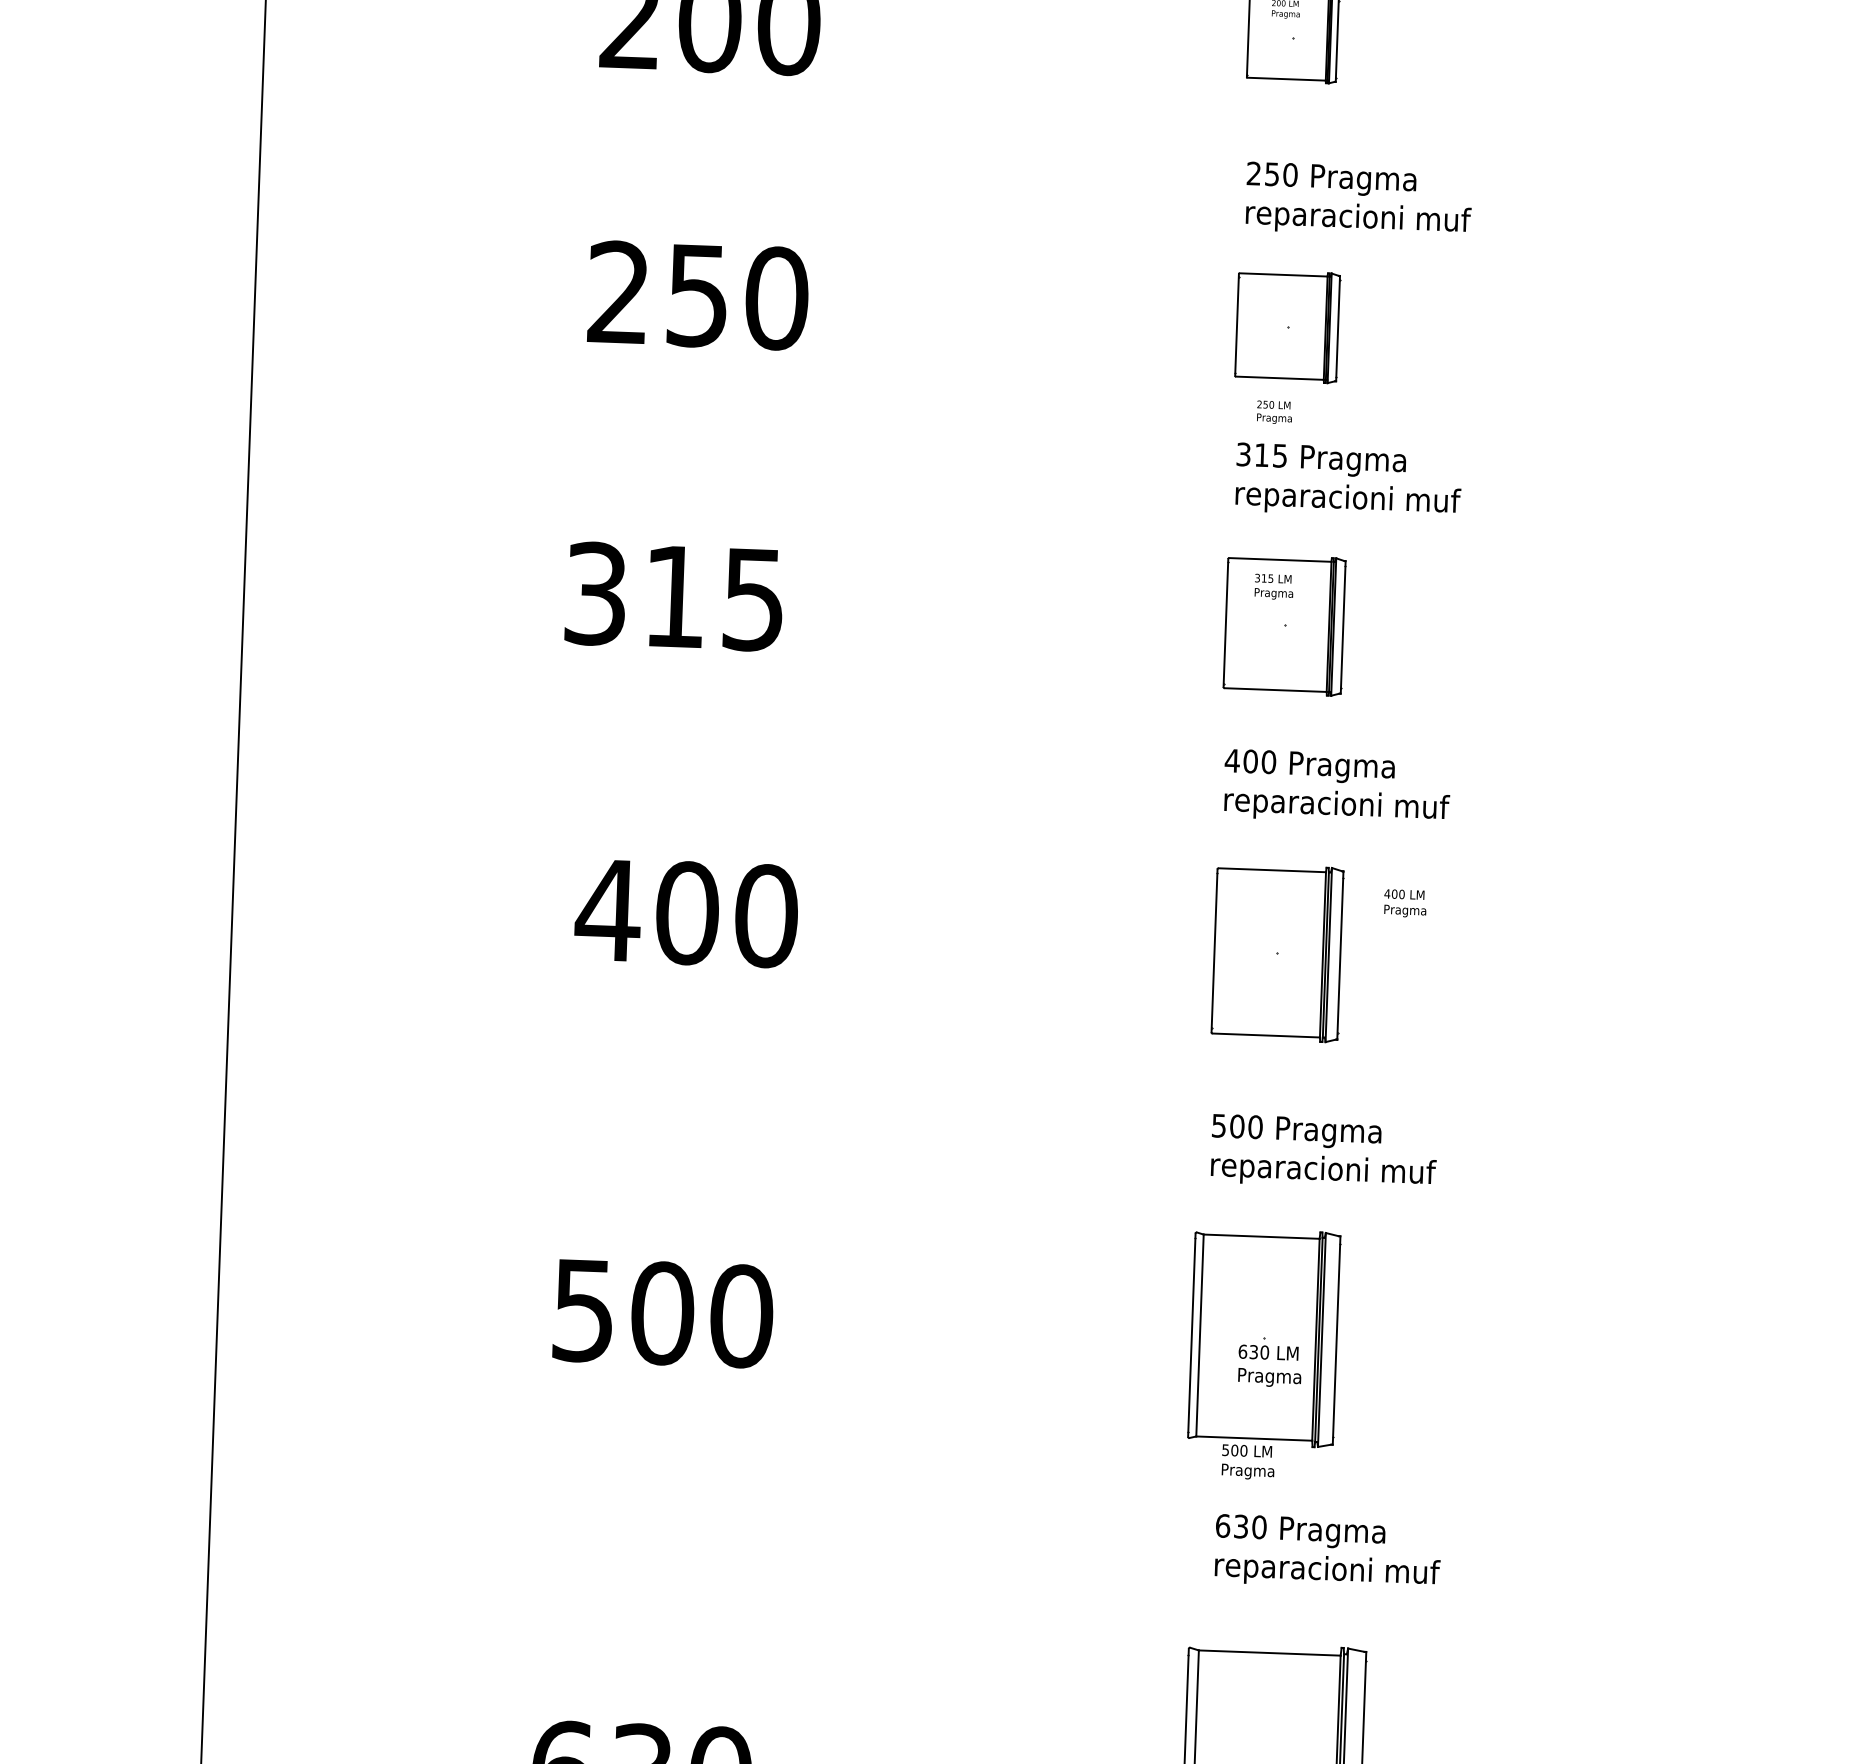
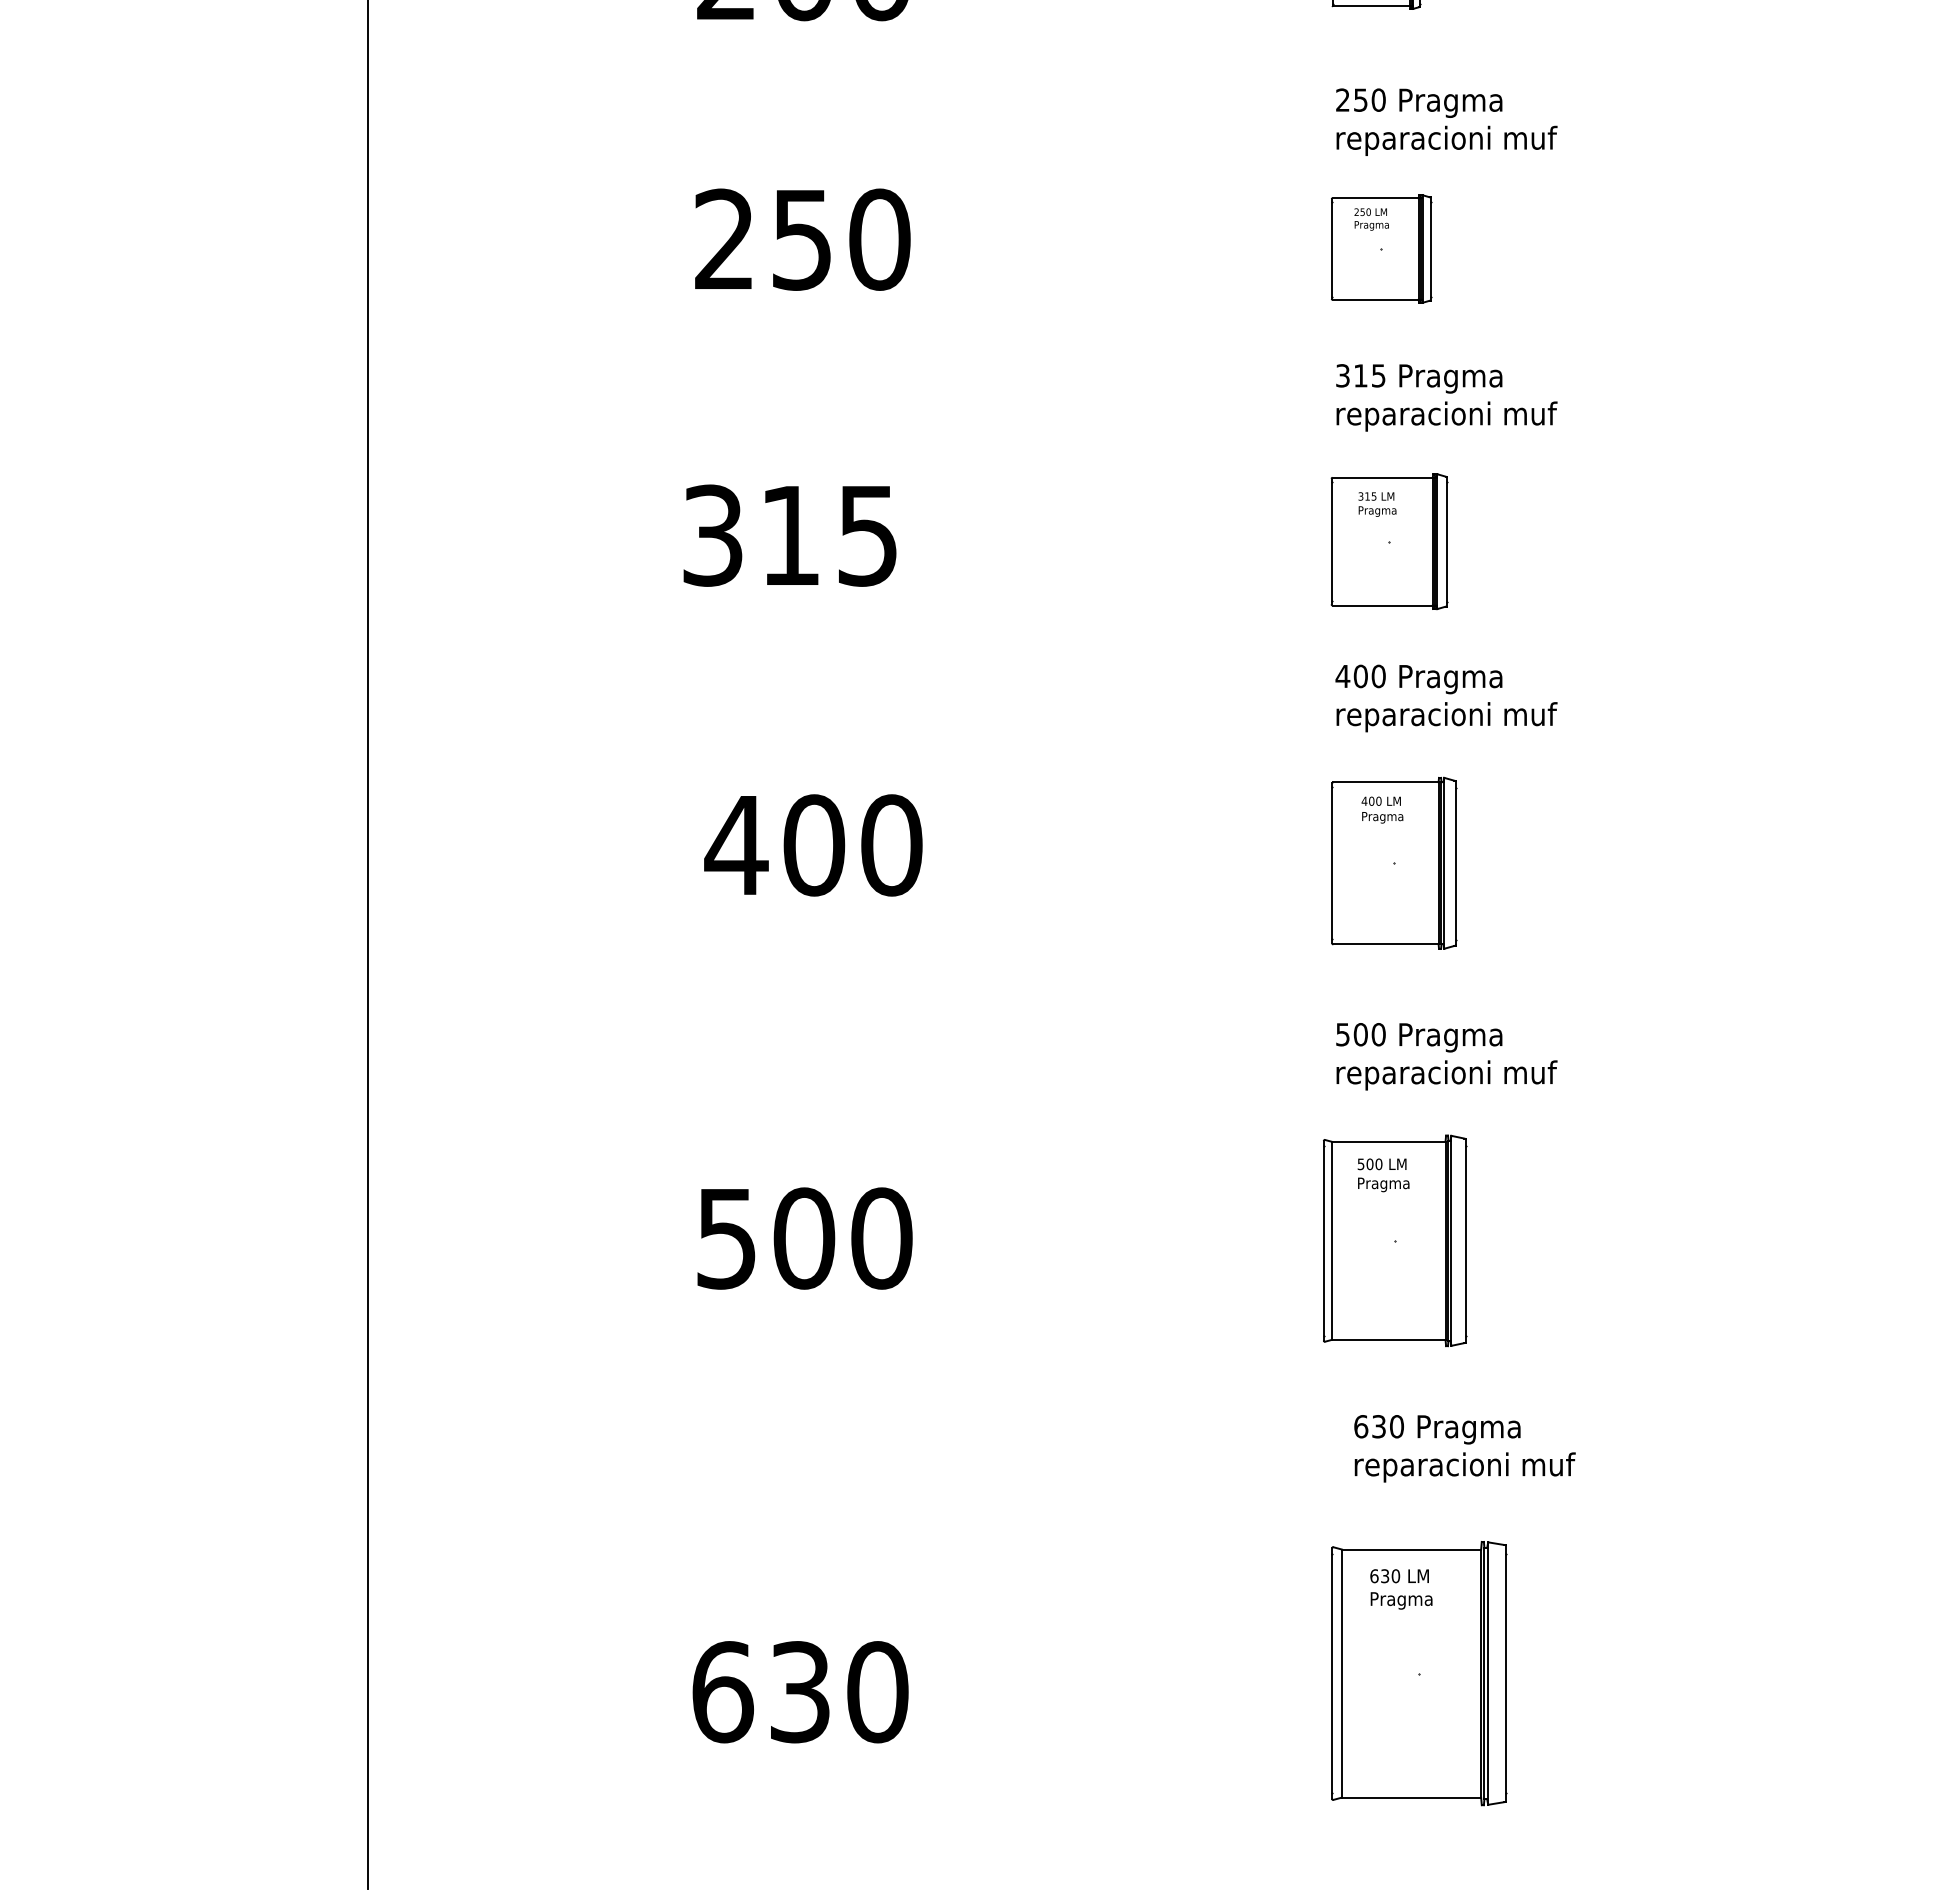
text: (1274, 412) -> (1371, 219), moved
text: (1405, 902) -> (1382, 809), moved
text: (1270, 1366) -> (1401, 1589), moved
text: (1248, 1462) -> (1383, 1175), moved

